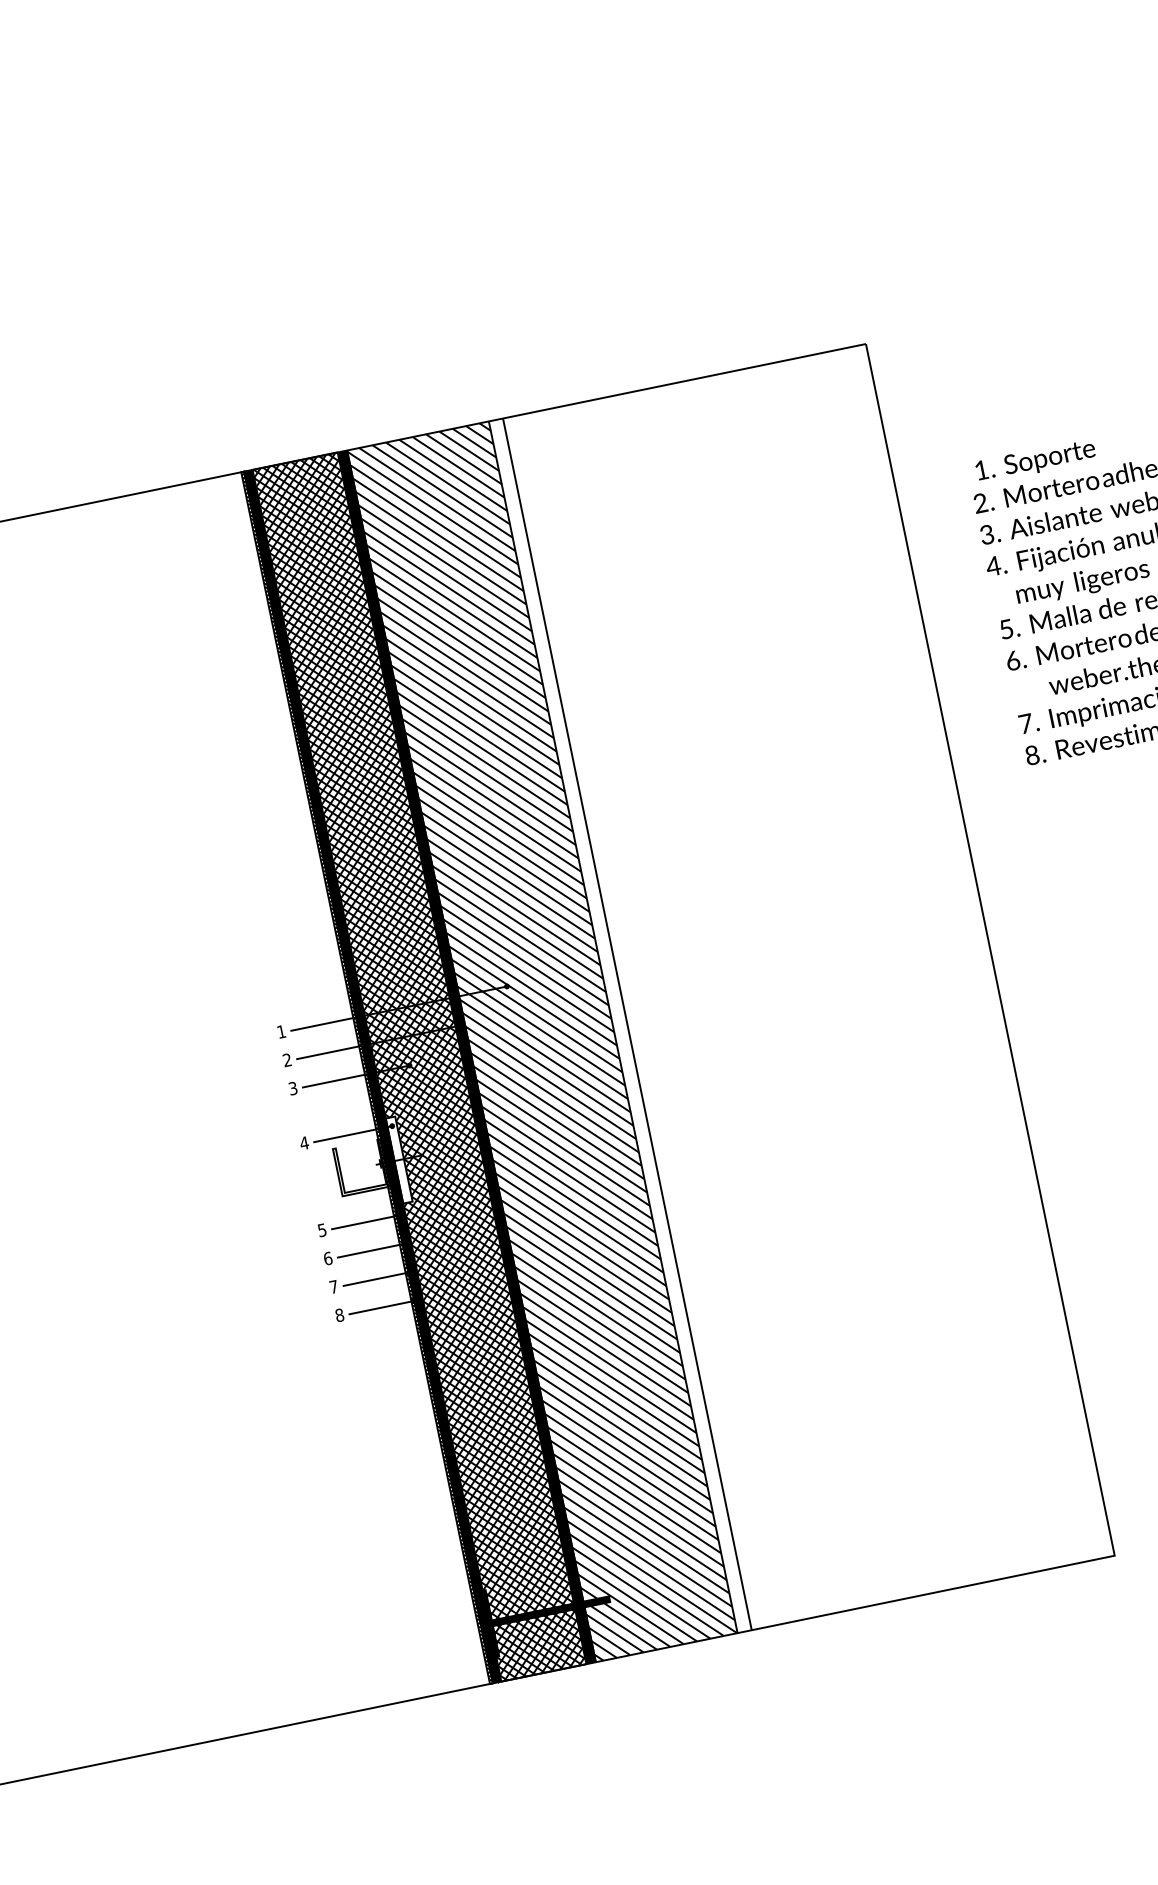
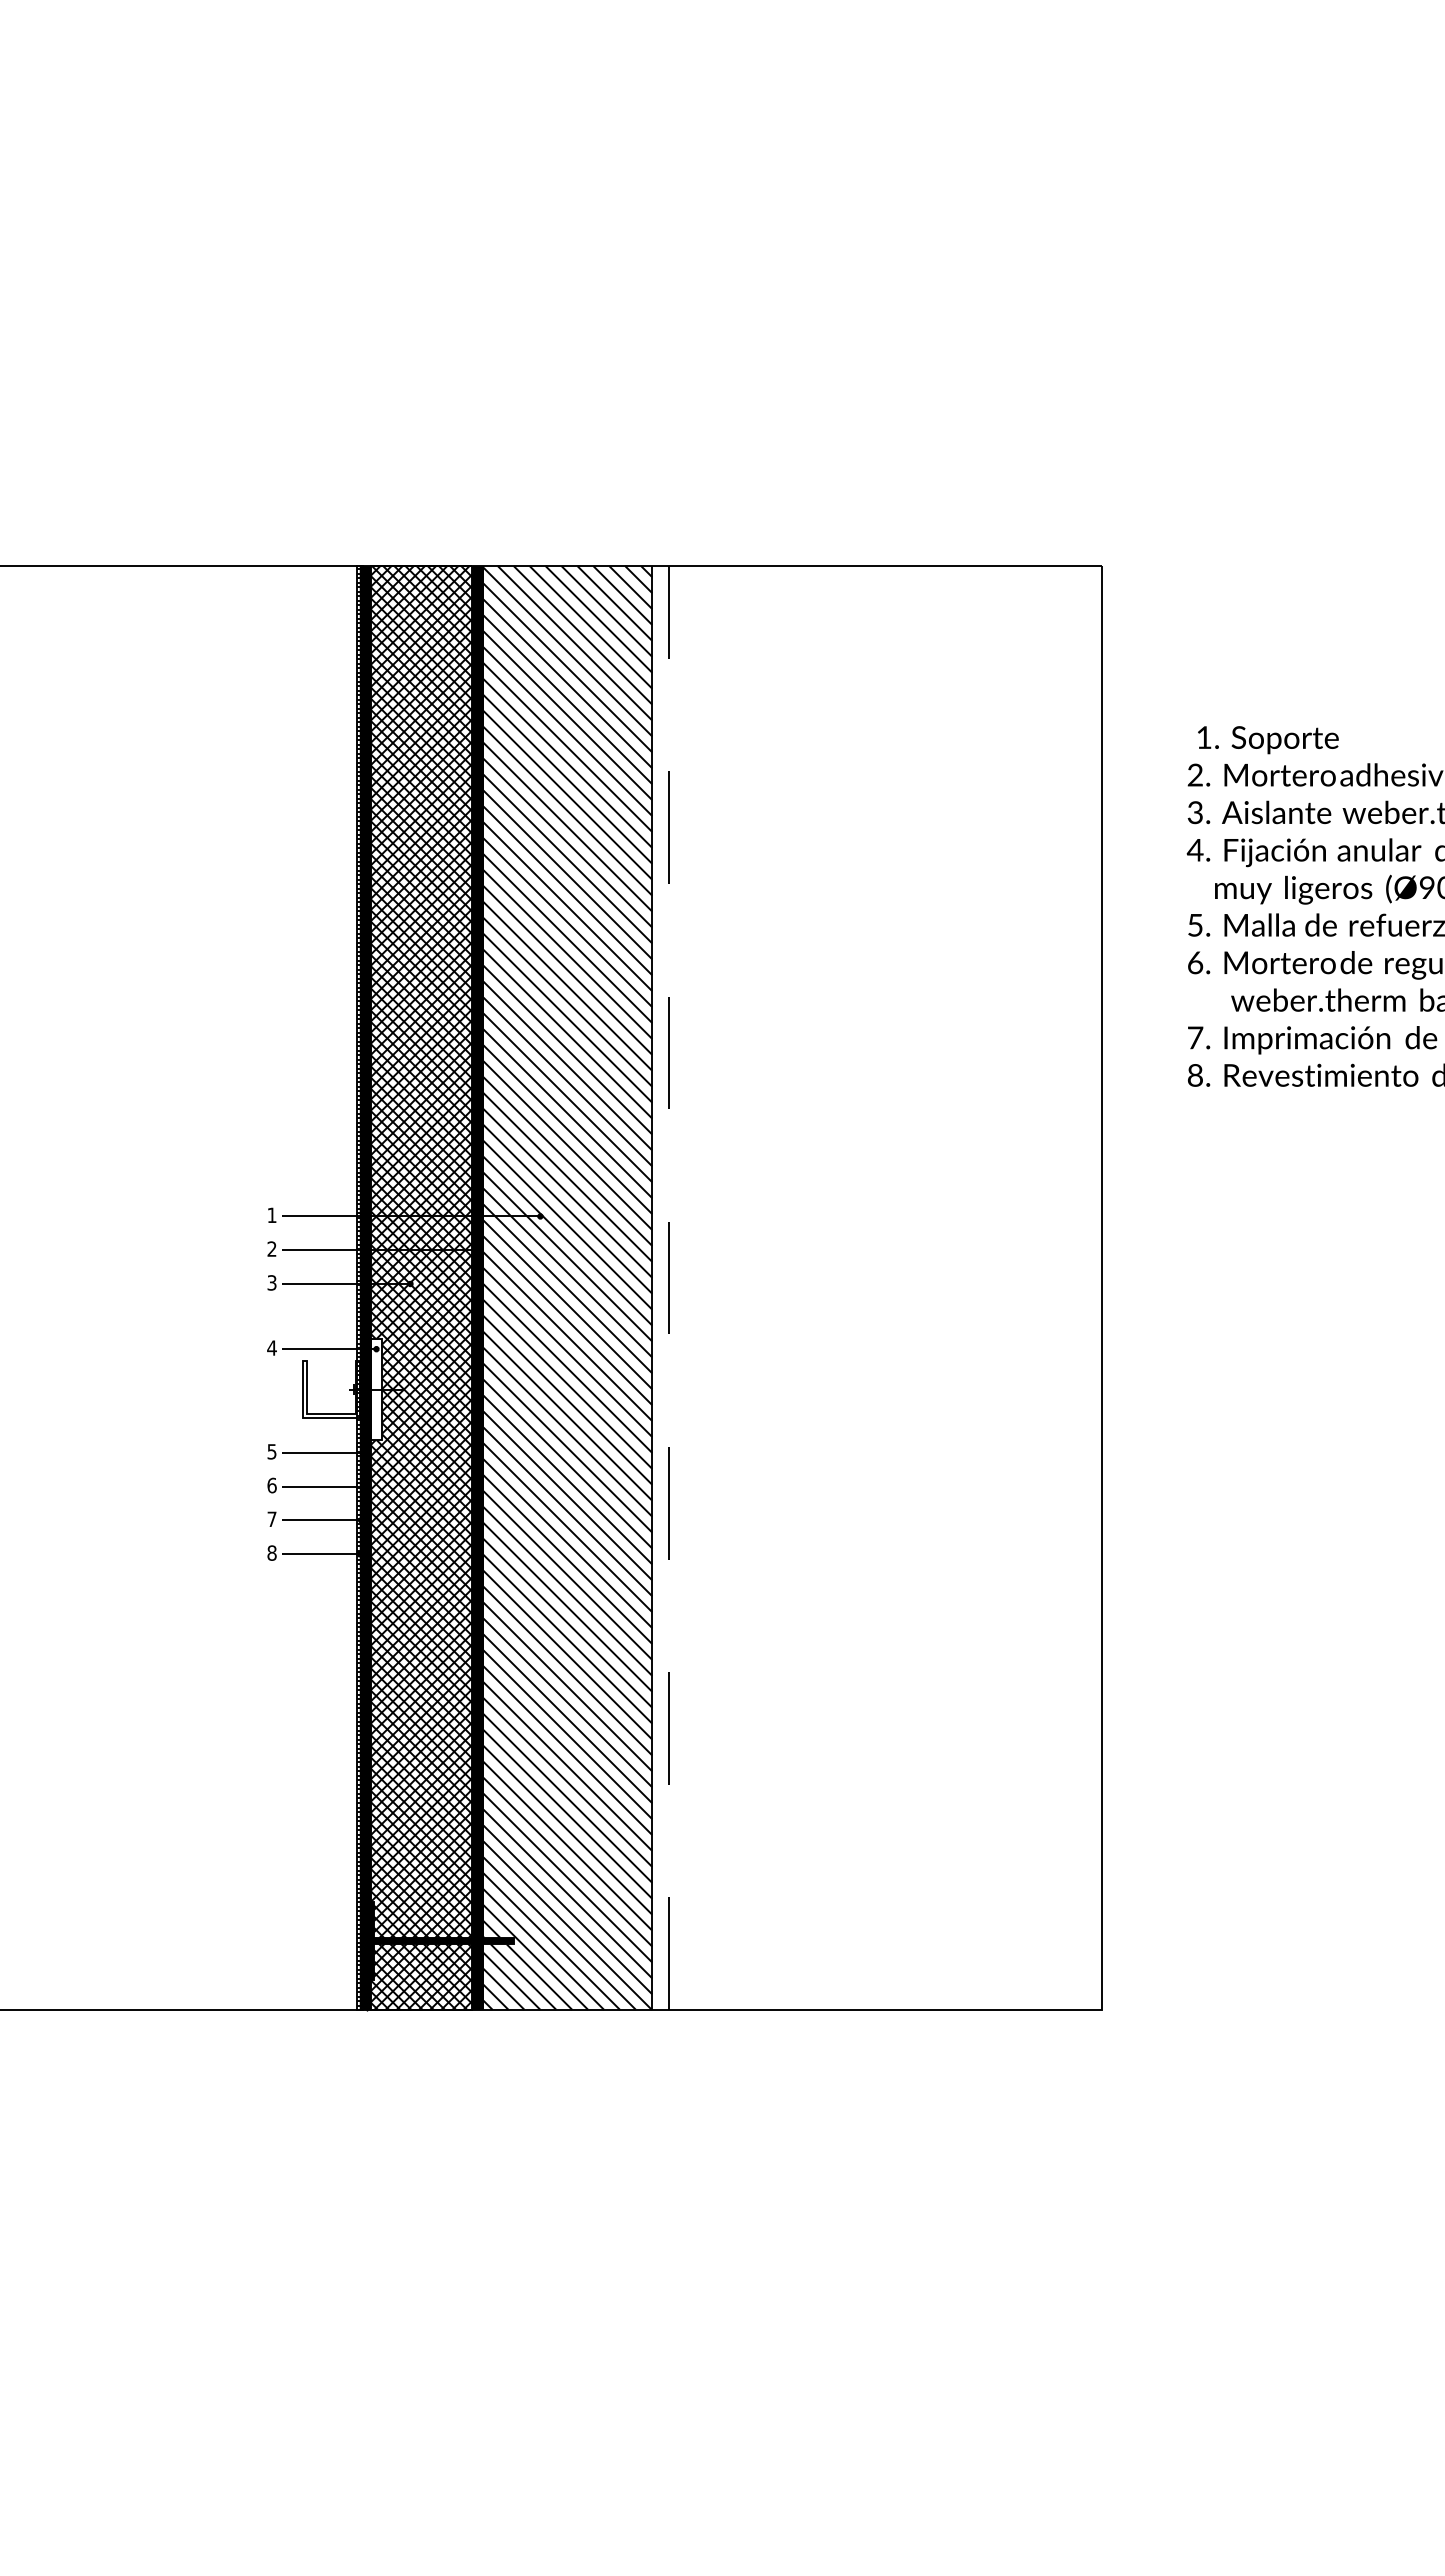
line: (627, 1024) -> (669, 1288), solid -> dashed

